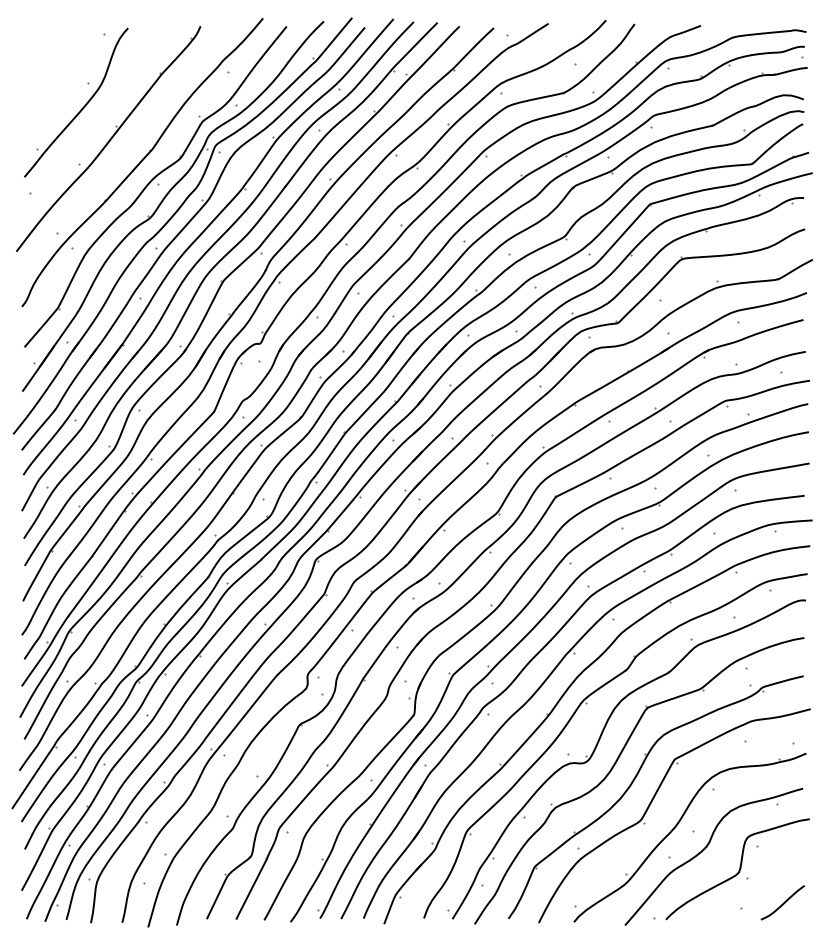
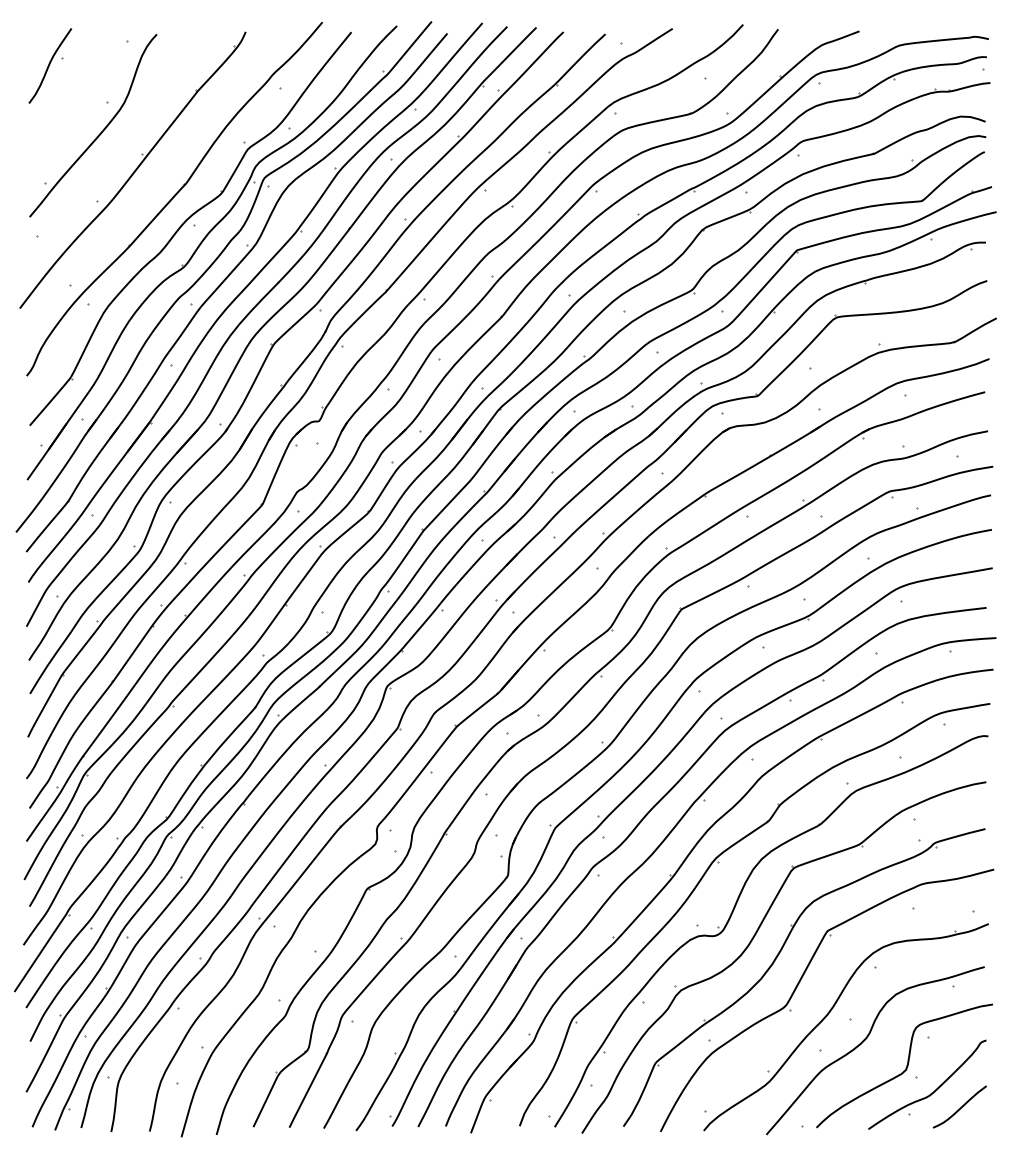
part: (41, 53) -> (50, 65), added
curve: (759, 890) -> (931, 1092), added

